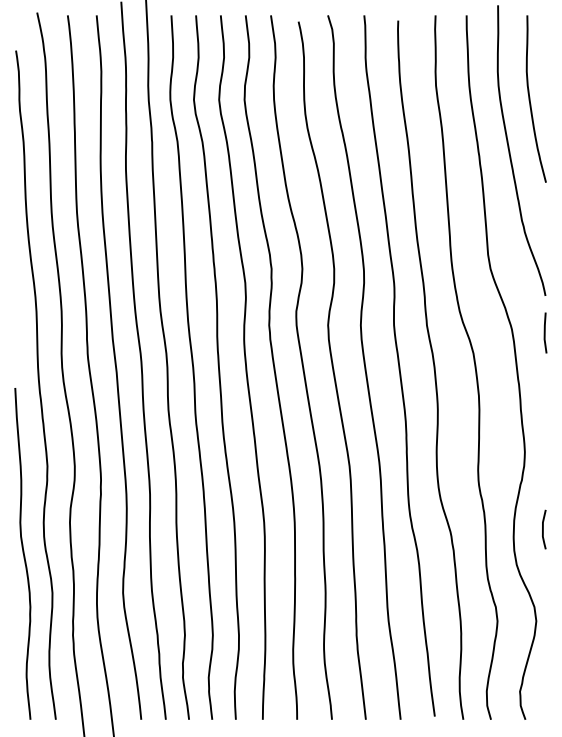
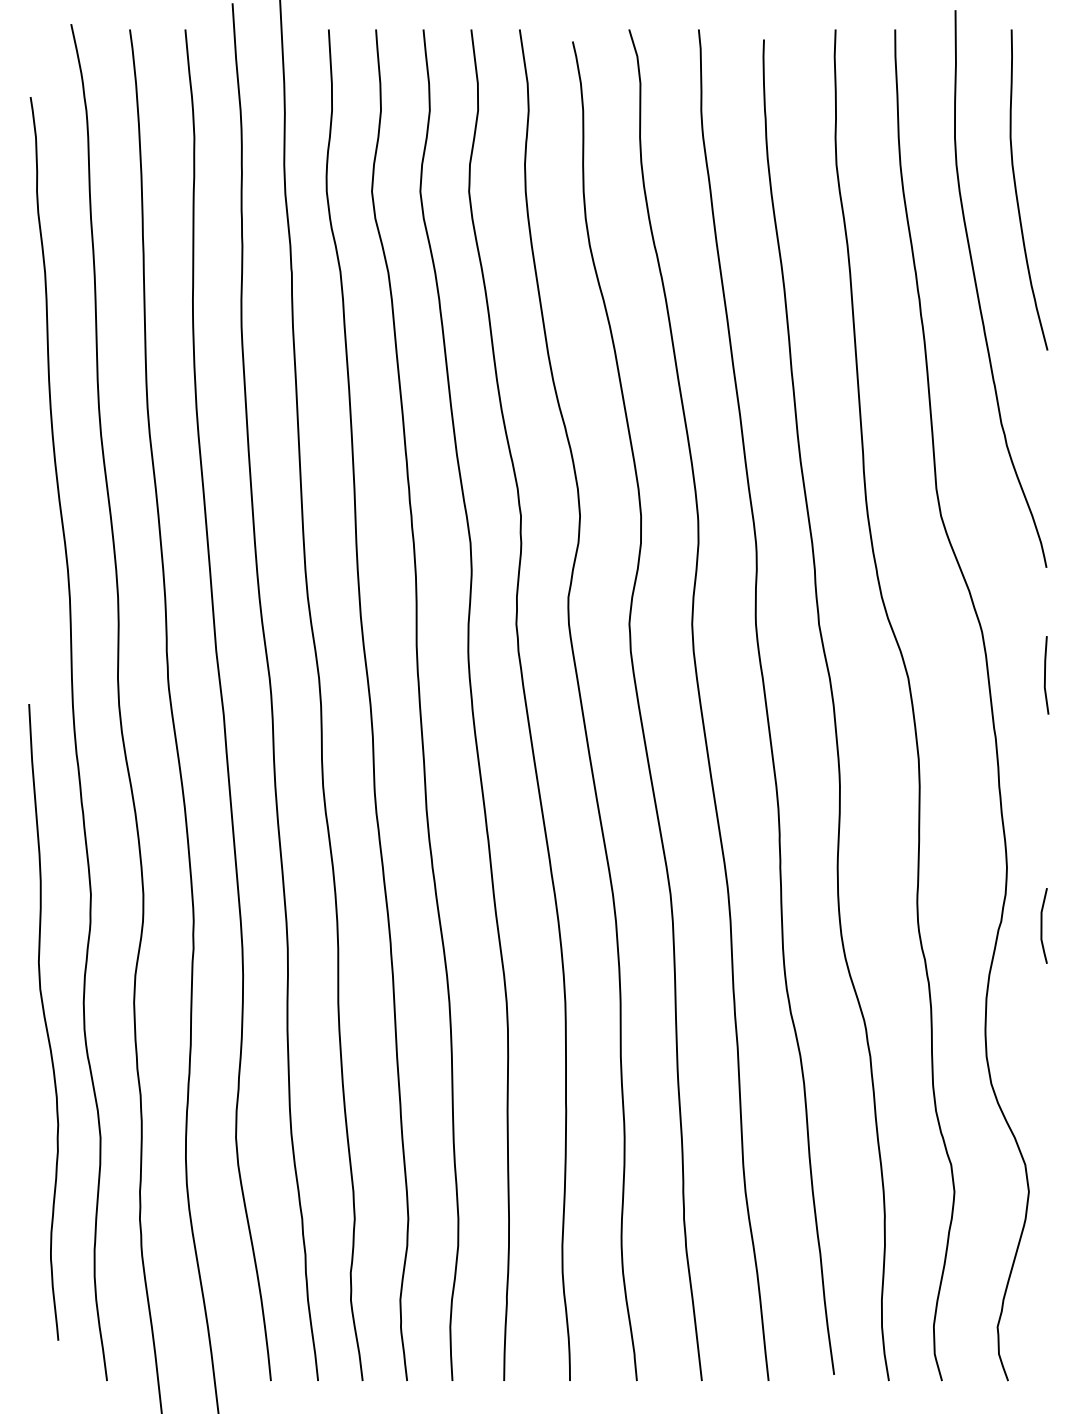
line: (545, 332) -> (1046, 674), moved
line: (543, 529) -> (1042, 925), moved
curve: (22, 553) -> (43, 1021), moved

